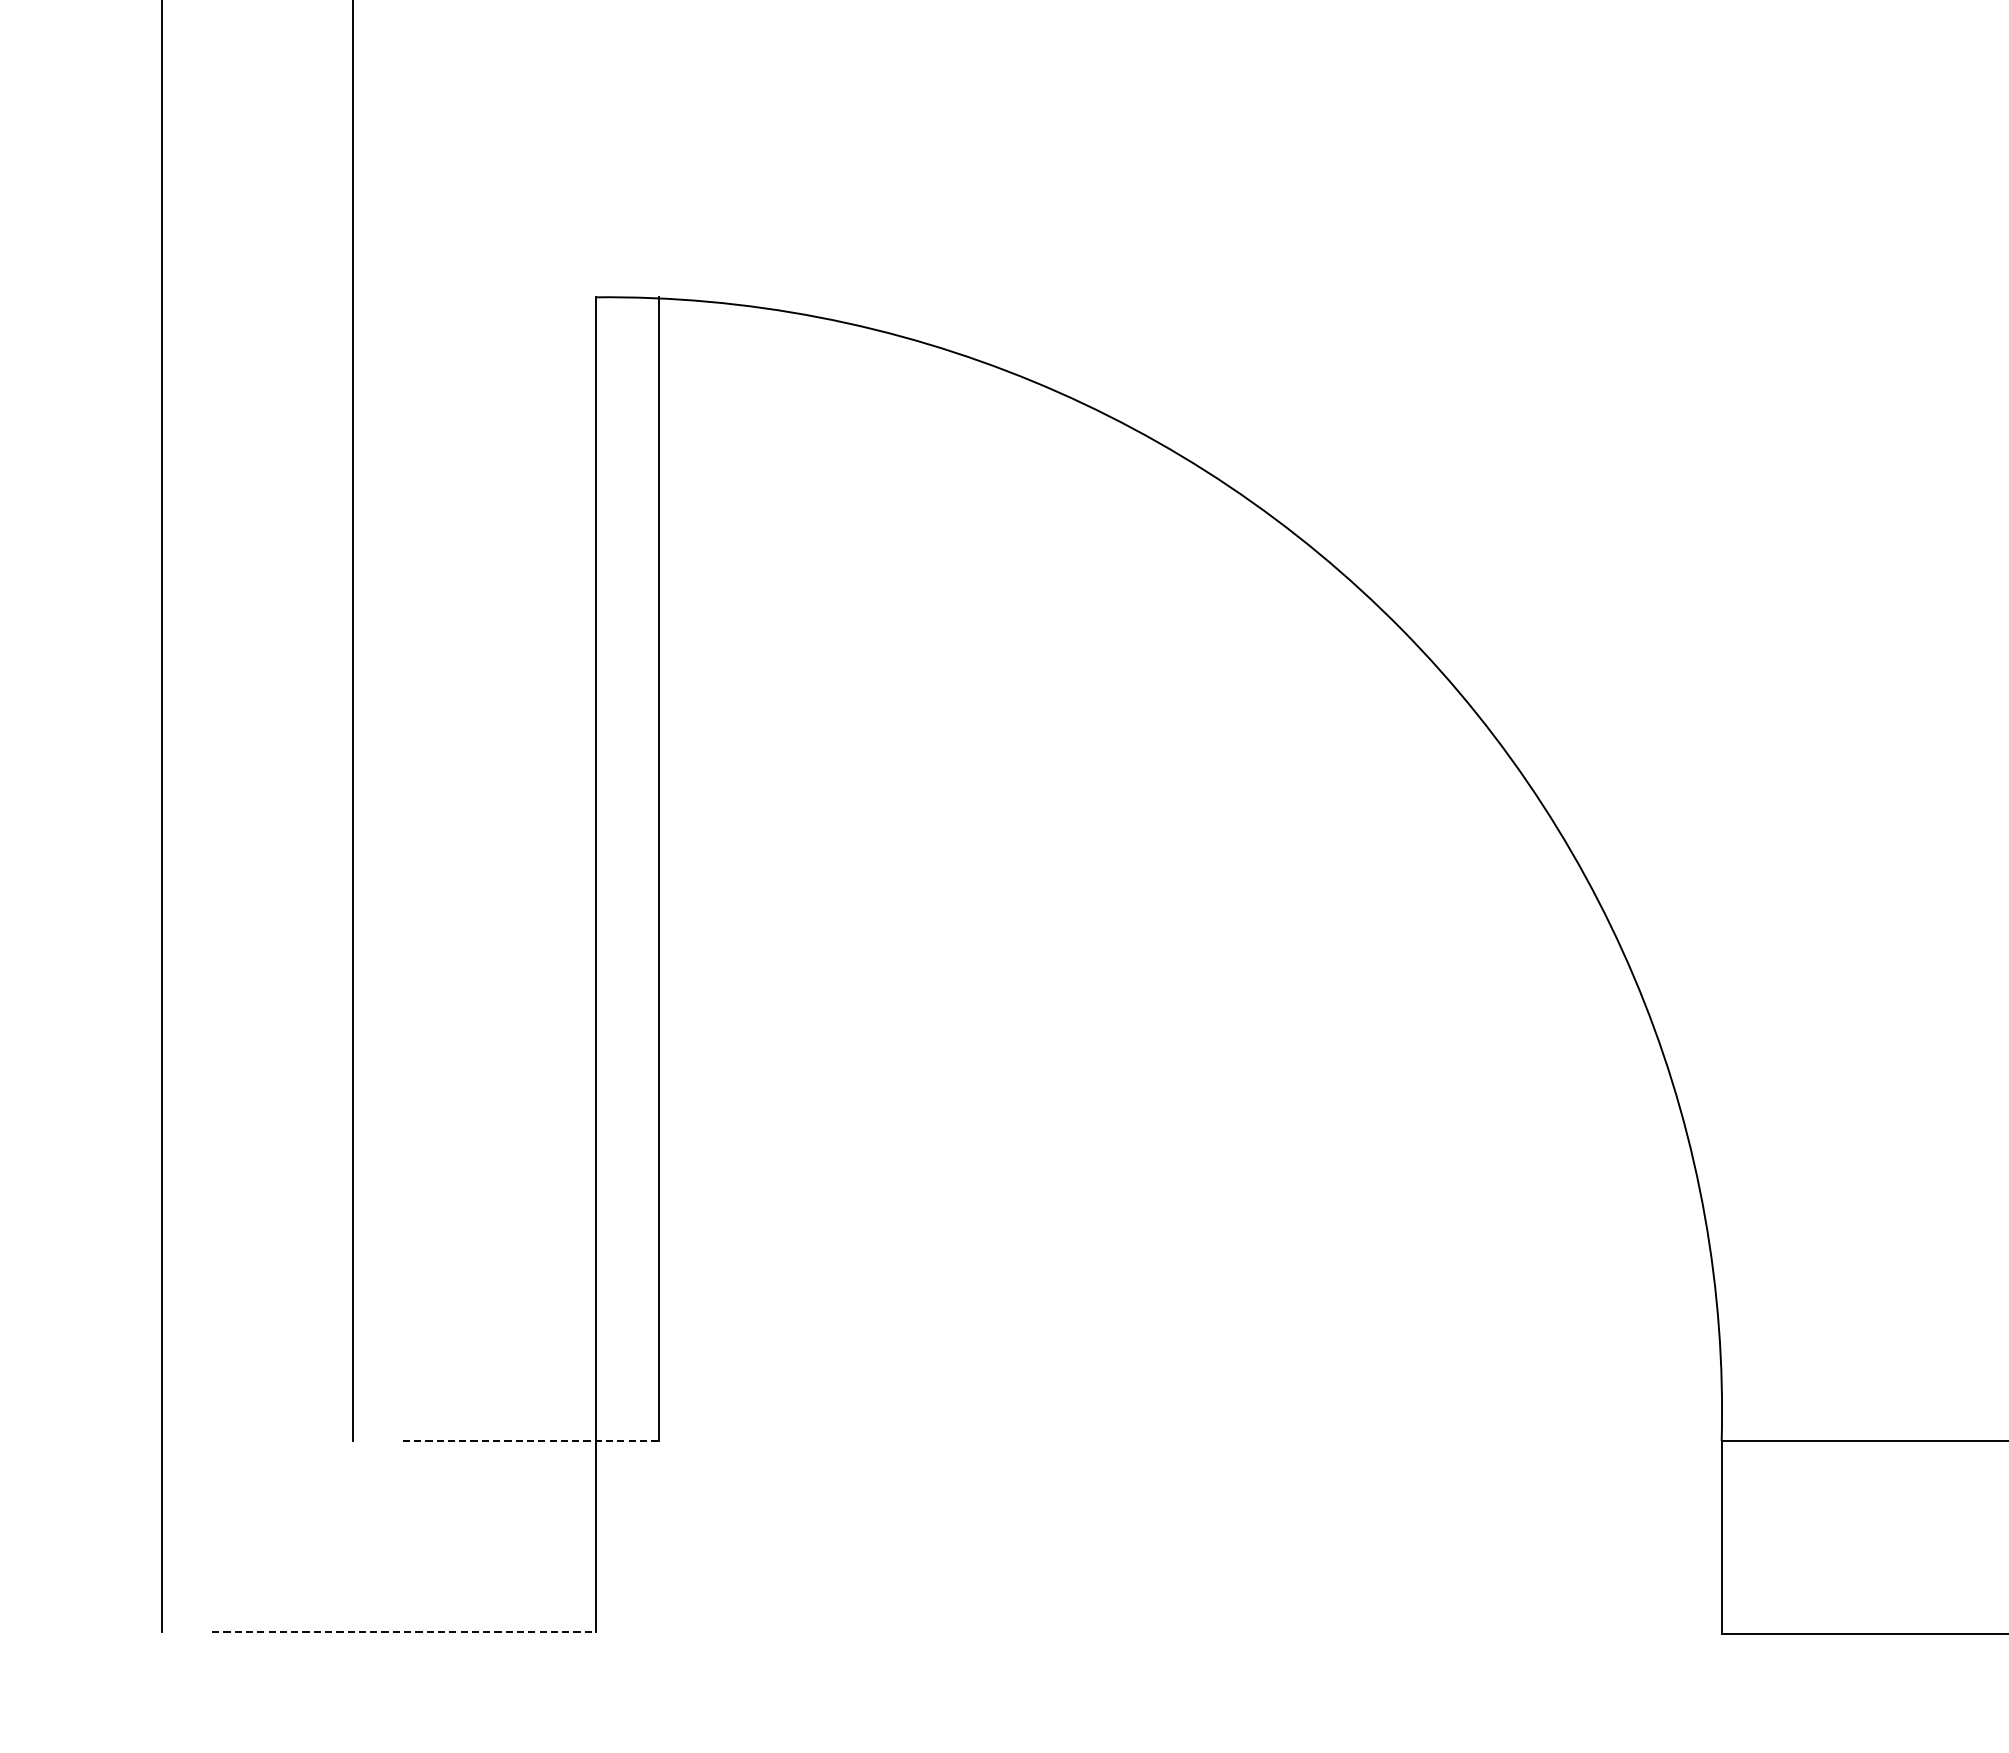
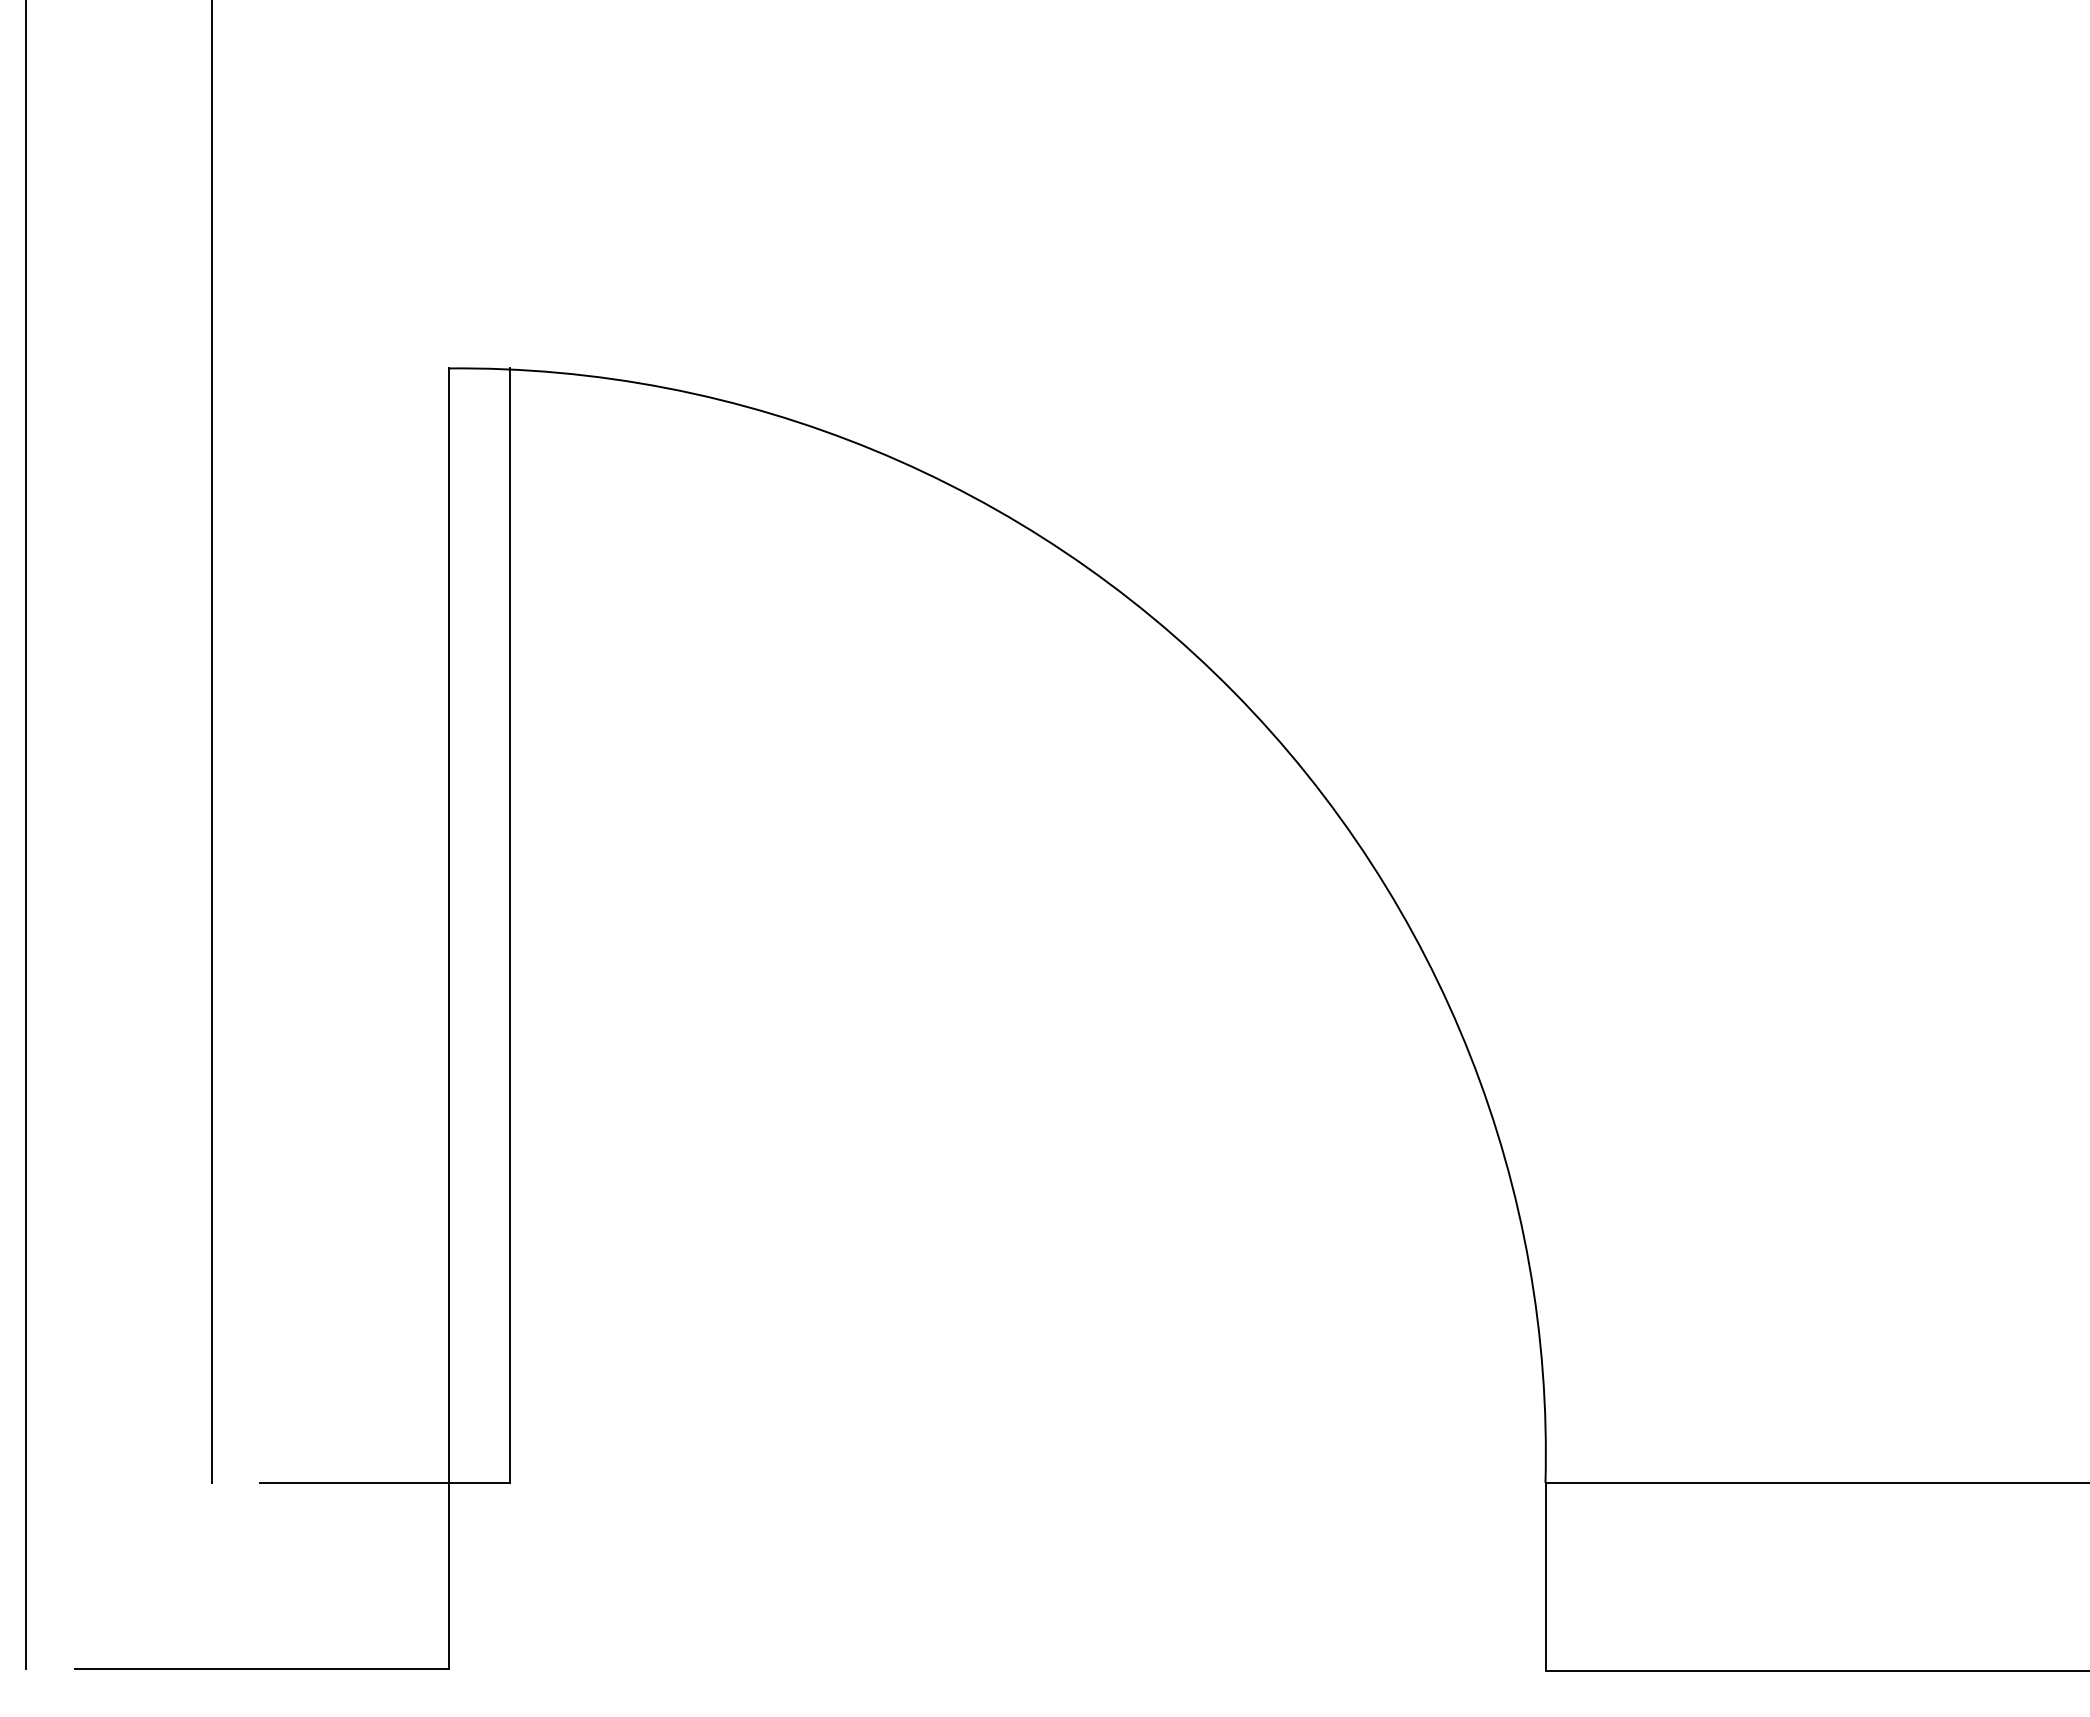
line: (531, 1440) -> (385, 1482), dashed -> solid
line: (403, 1631) -> (261, 1668), dashed -> solid

